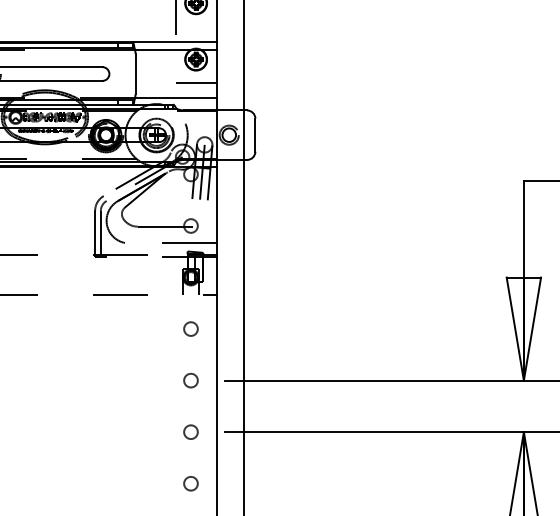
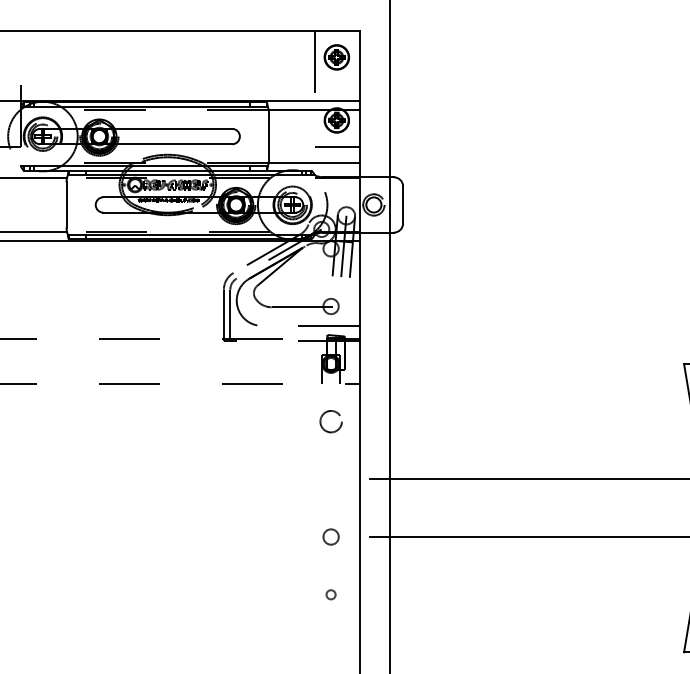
circle: (190, 328) -> (330, 421), size x1.4
circle: (190, 379) -> (330, 478), removed
circle: (190, 483) -> (330, 594), size x0.6

